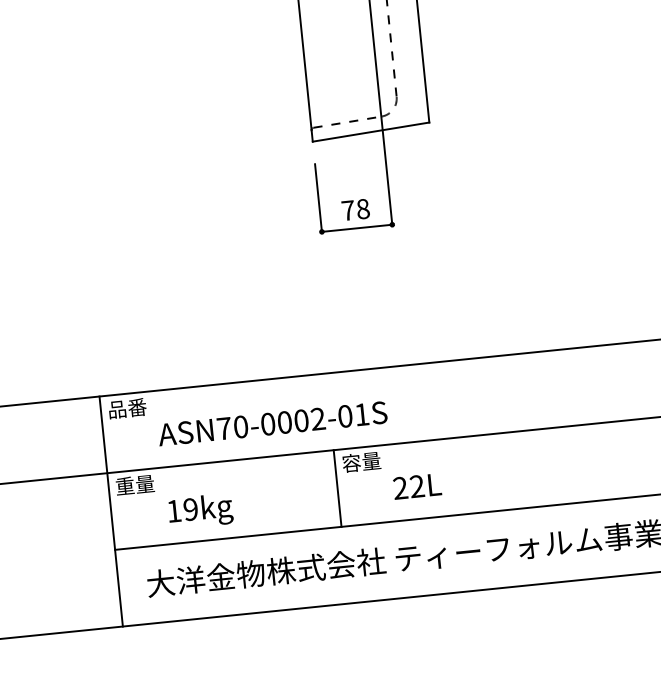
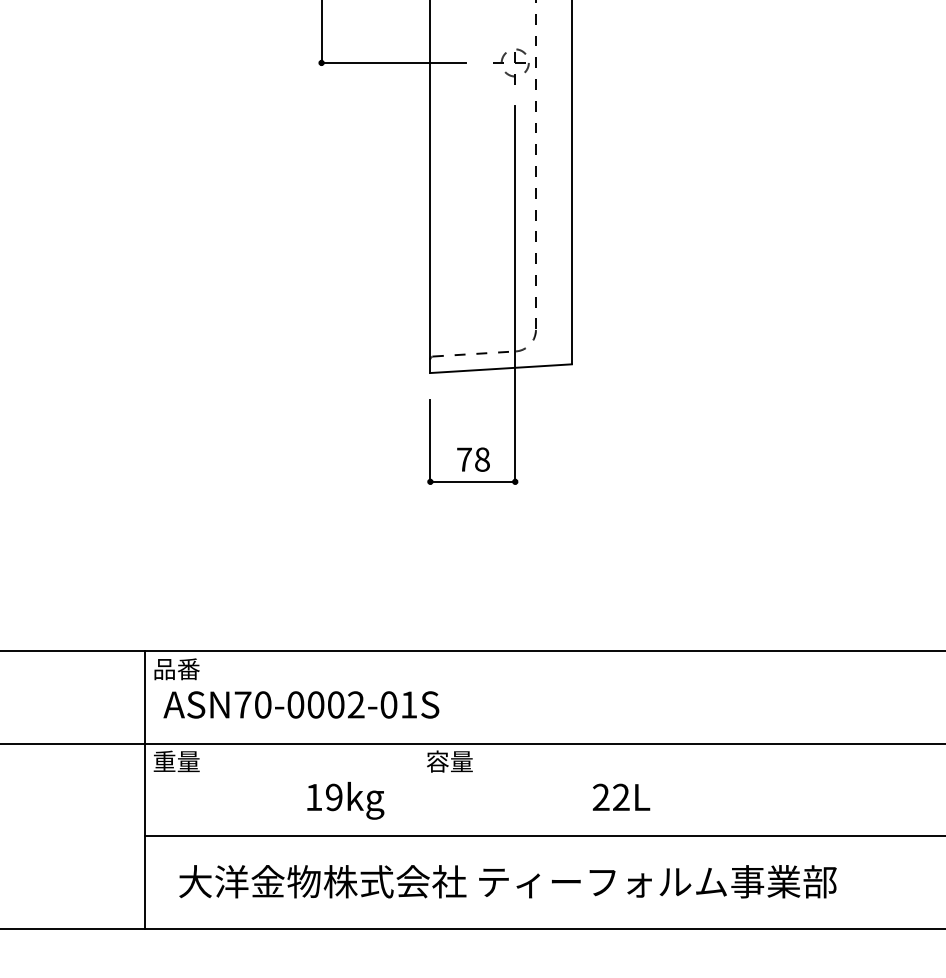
text: (272, 423) -> (301, 704), moved
text: (417, 485) -> (621, 796), moved
line: (337, 488) -> (417, 789), removed
text: (200, 511) -> (345, 800), moved

